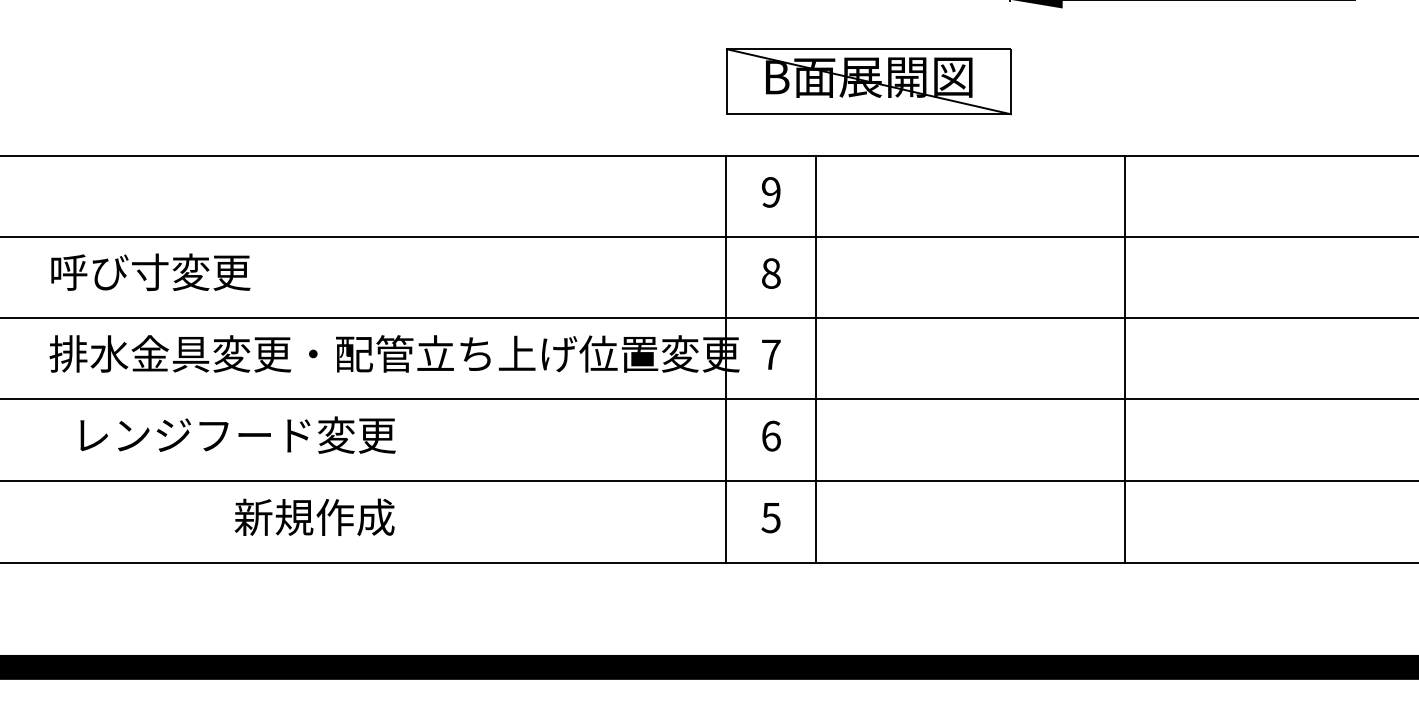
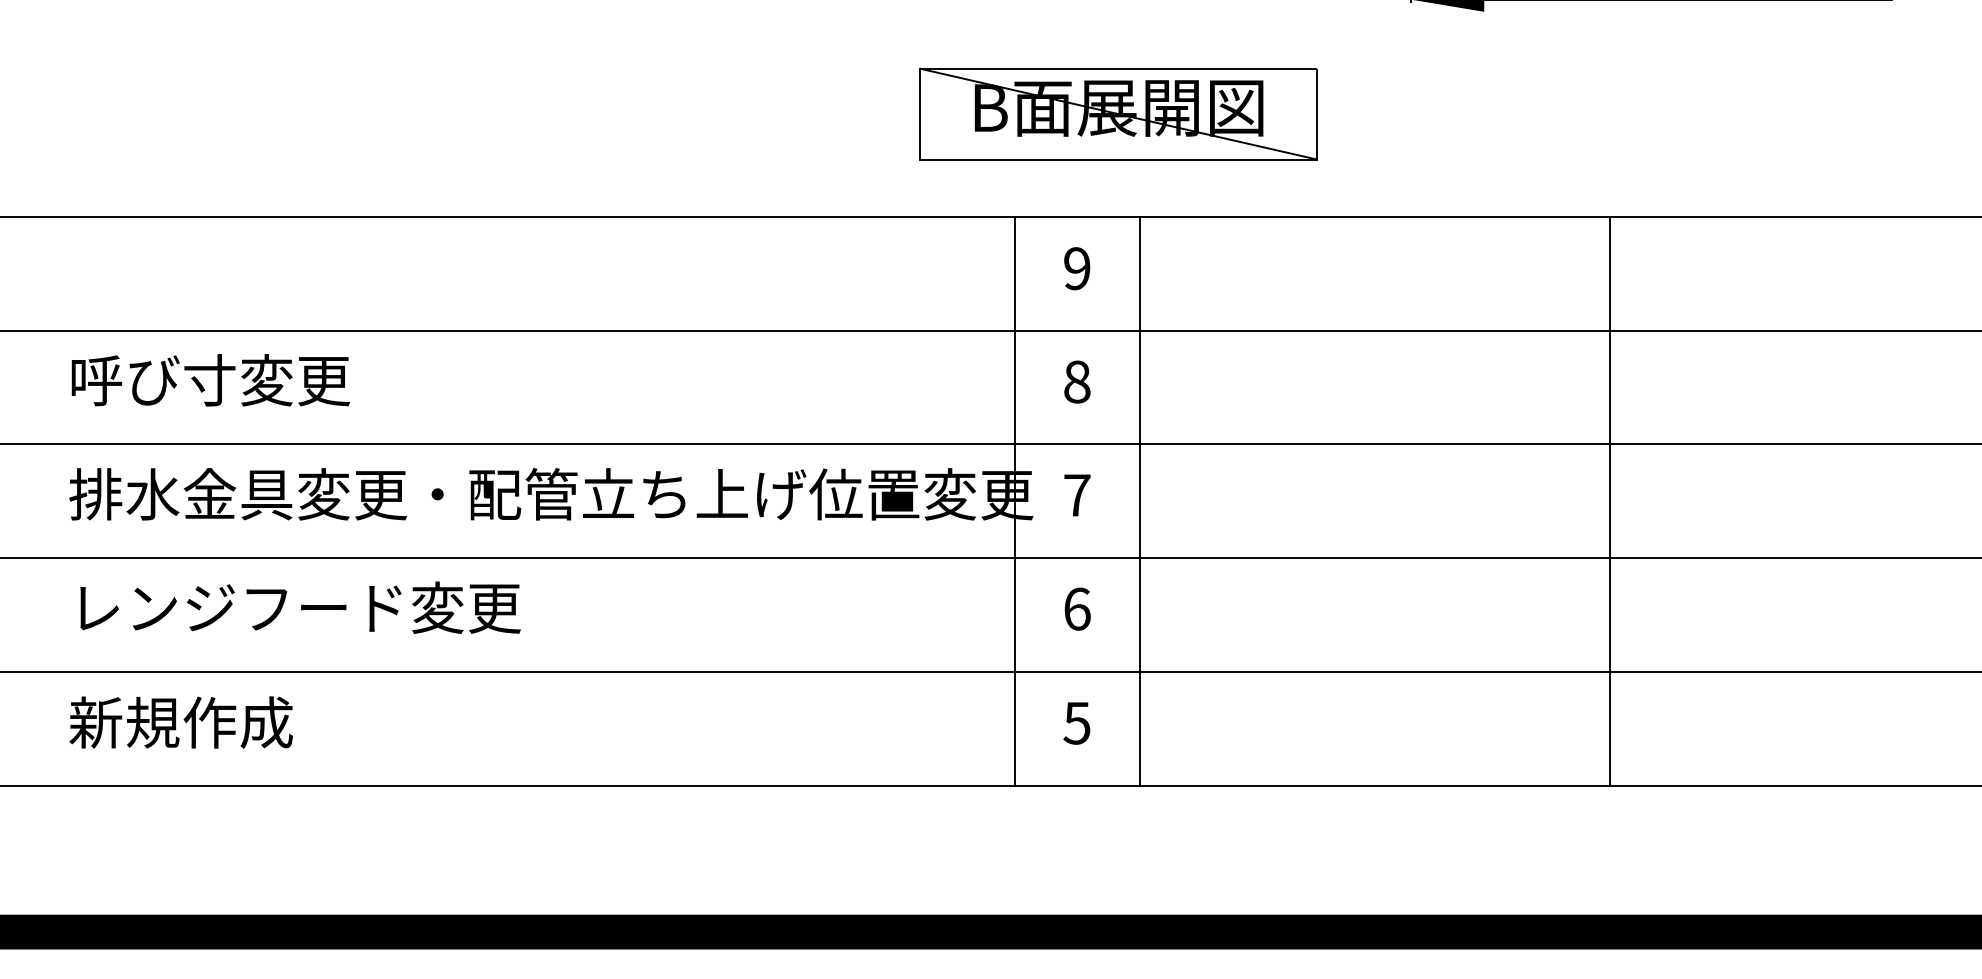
part: (868, 81) -> (1118, 113), moved
line: (1124, 358) -> (1609, 500), moved
text: (237, 434) -> (299, 606), moved
text: (314, 517) -> (180, 722), moved

